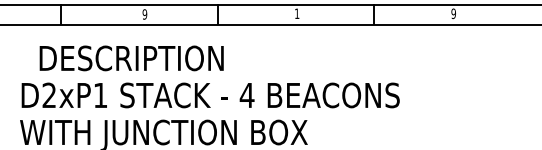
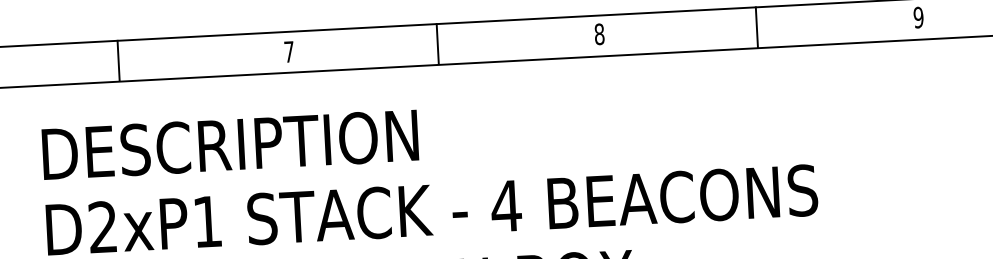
text: (296, 13) -> (598, 33), 1 -> 8
text: (144, 14) -> (288, 52), 9 -> 7
text: (131, 58) -> (229, 145), moved

